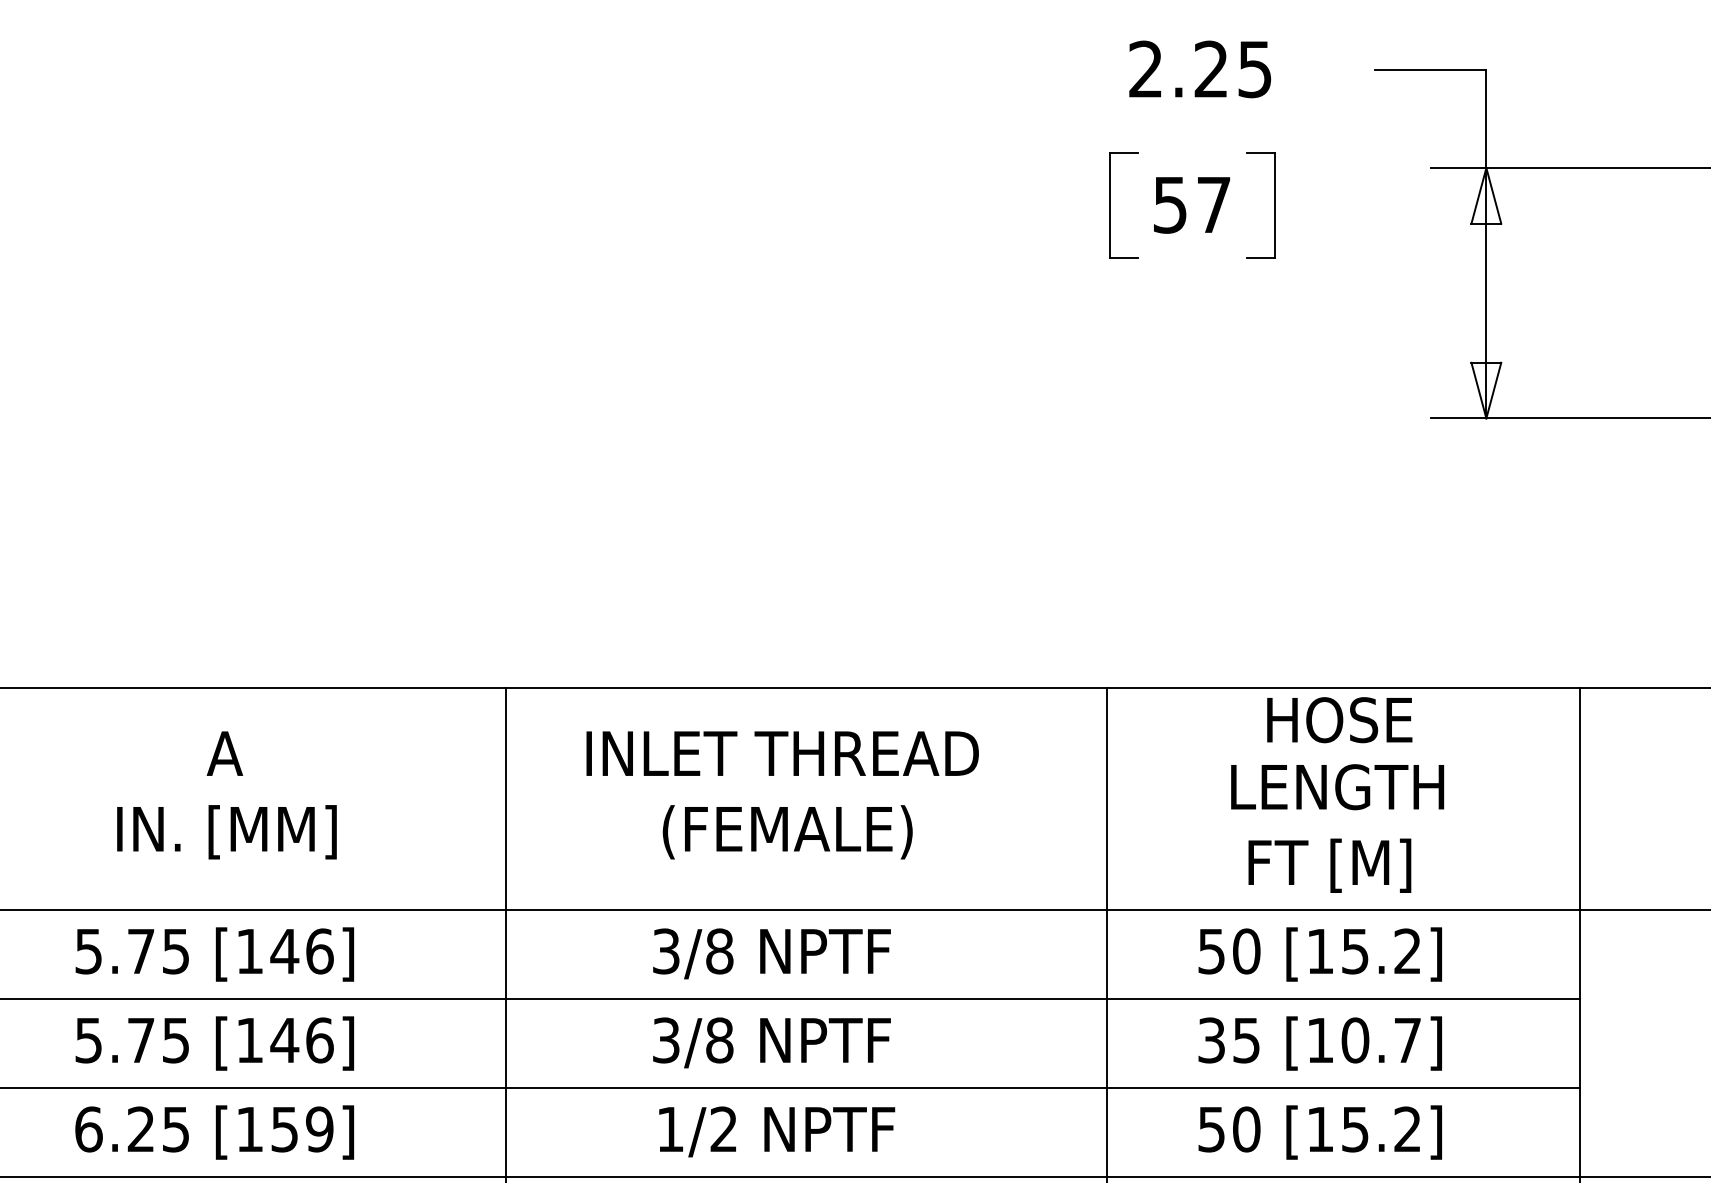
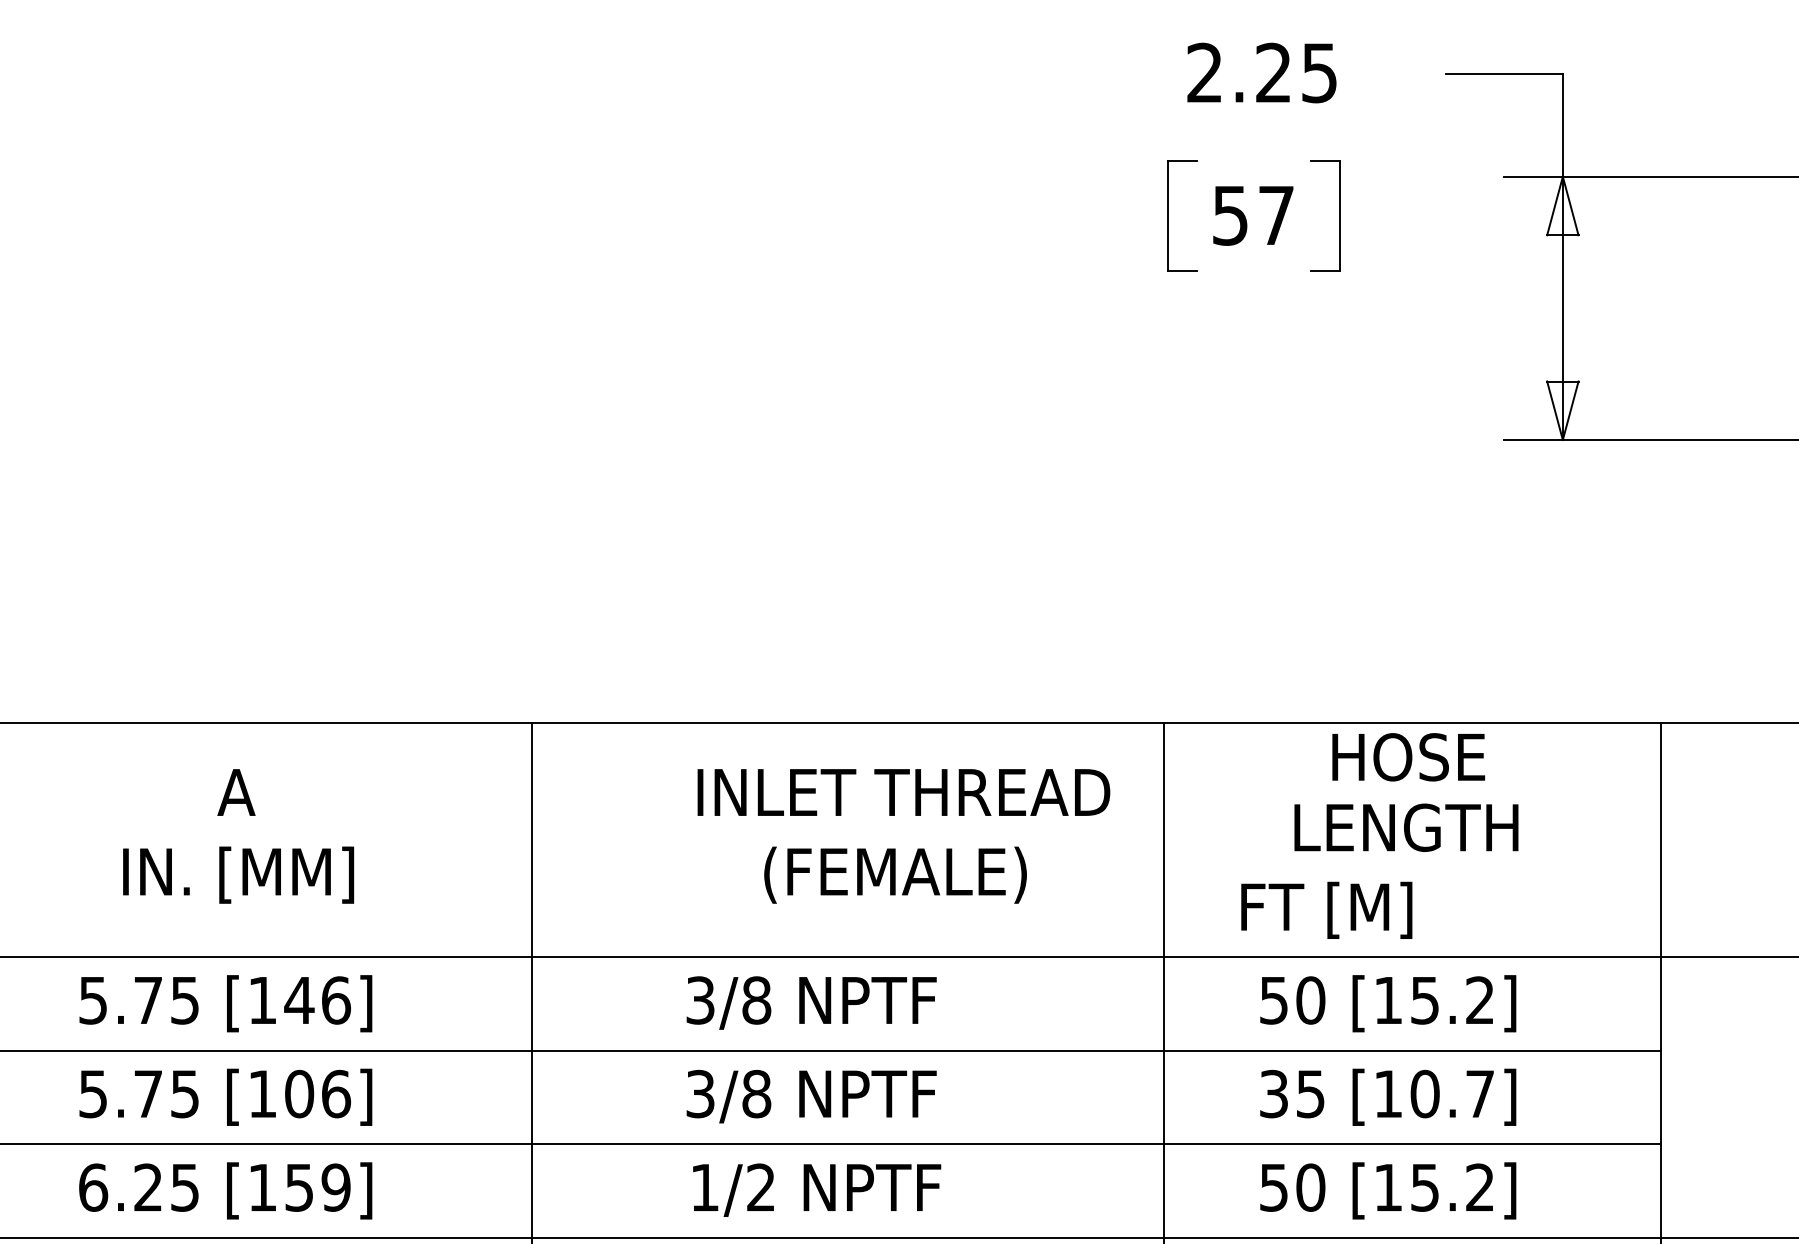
text: (782, 753) -> (903, 792), moved
text: (787, 832) -> (895, 875), moved
text: (1329, 865) -> (1326, 910), moved
text: (284, 1040) -> (299, 1094), [146] -> [106]

